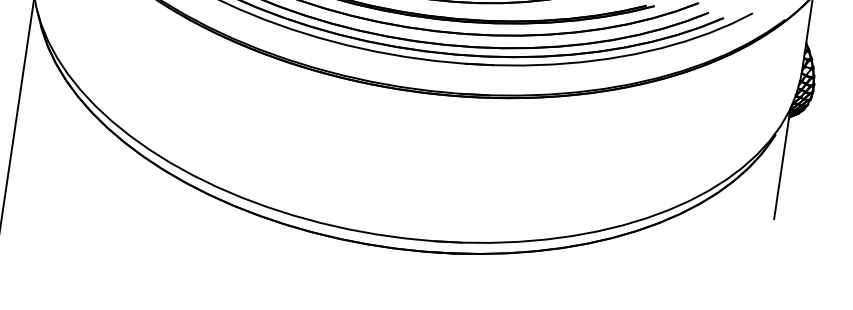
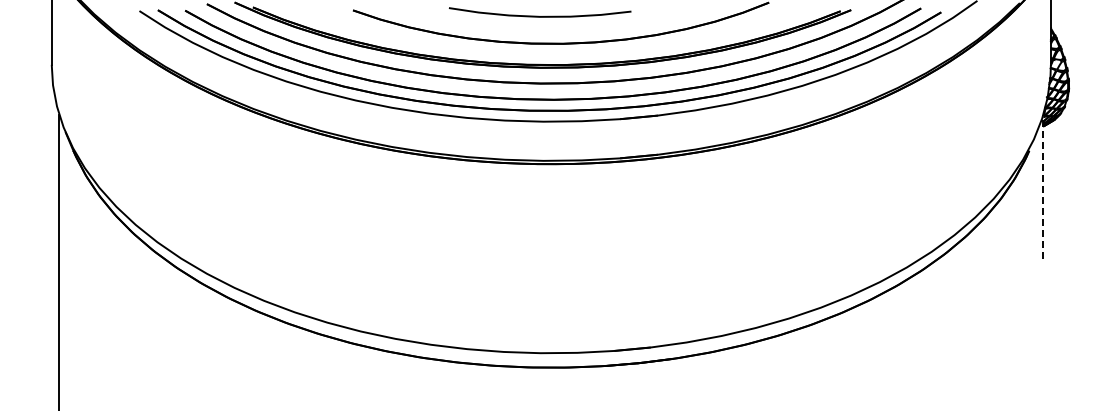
line: (782, 164) -> (1043, 187), solid -> dashed

